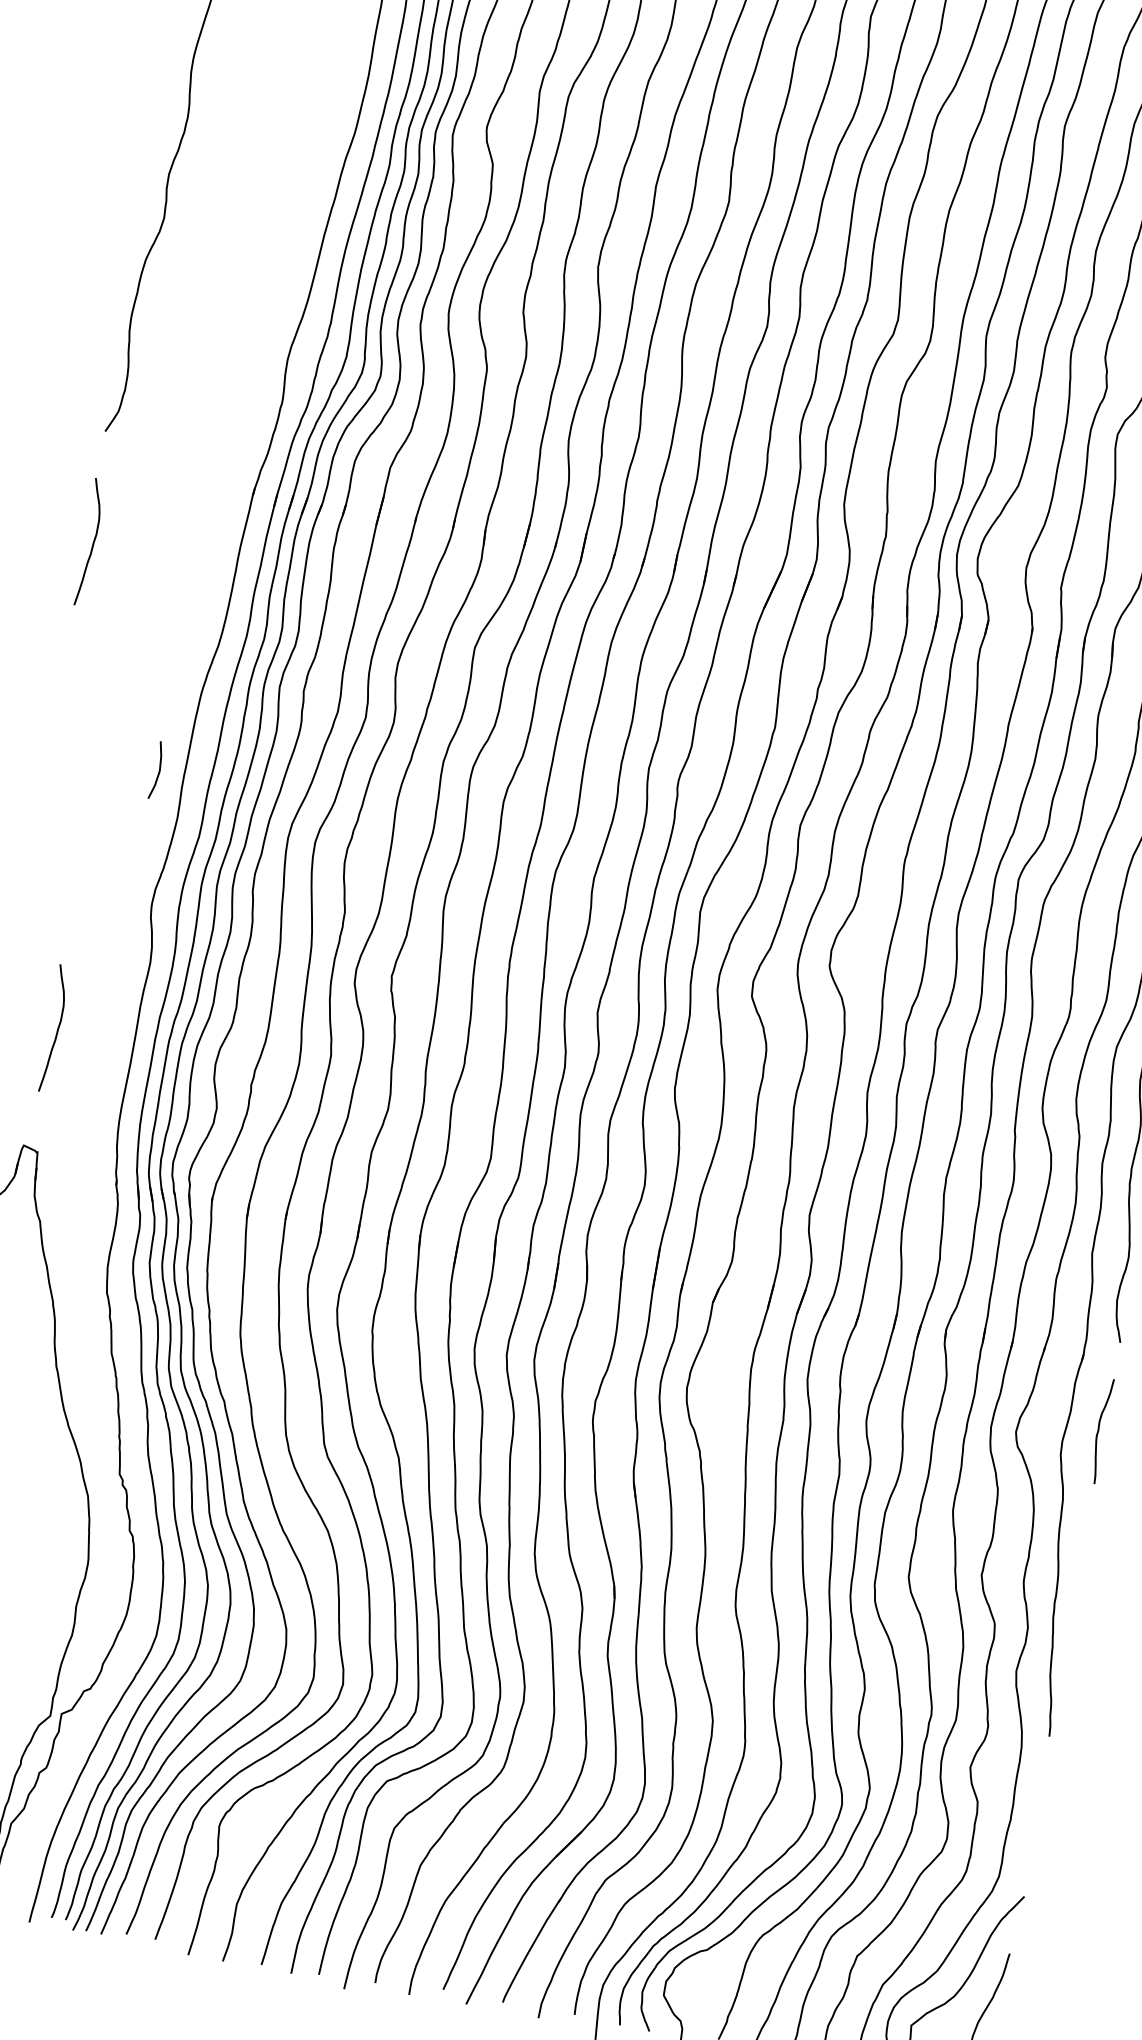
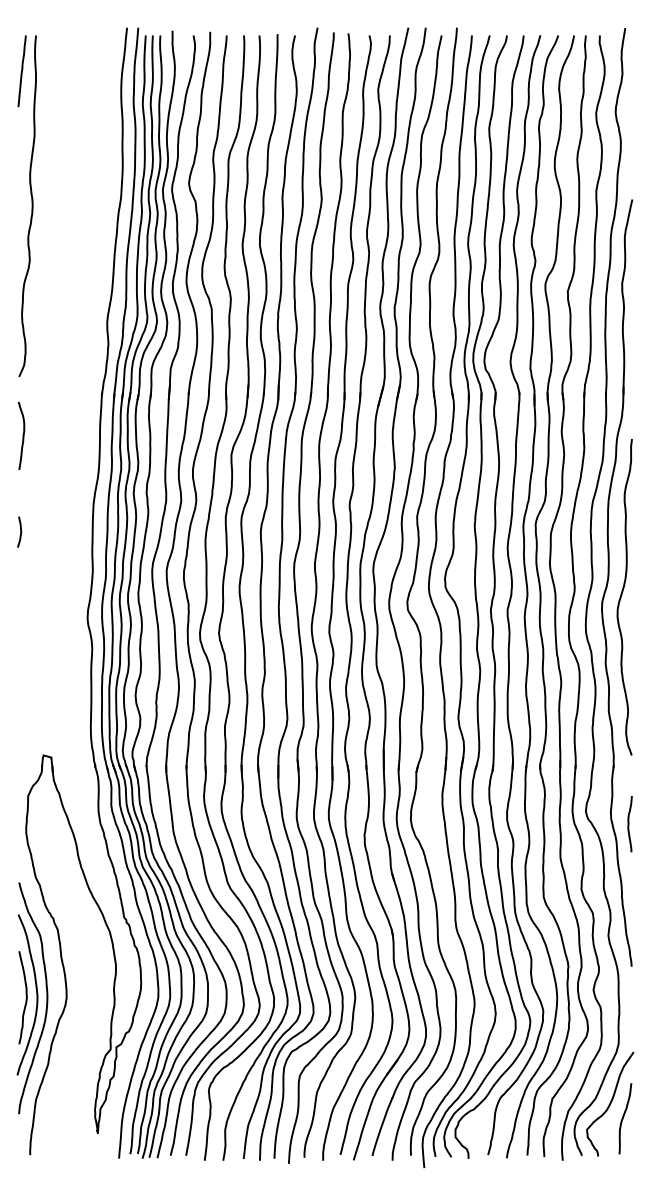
curve: (158, 769) -> (20, 531), moved
curve: (56, 1028) -> (49, 691), removed
curve: (1100, 1431) -> (629, 824), moved

